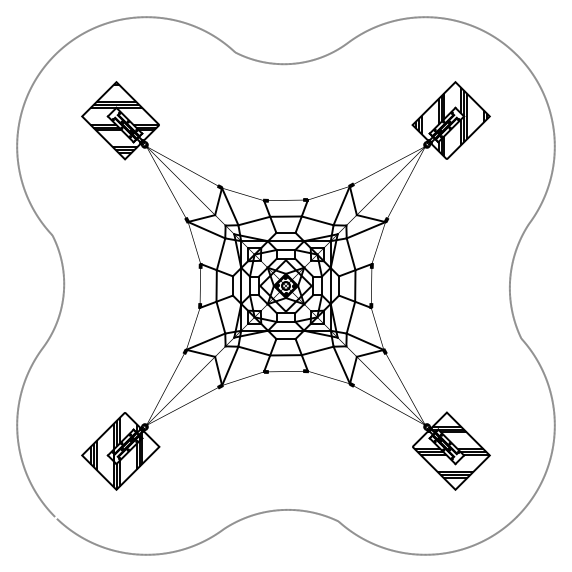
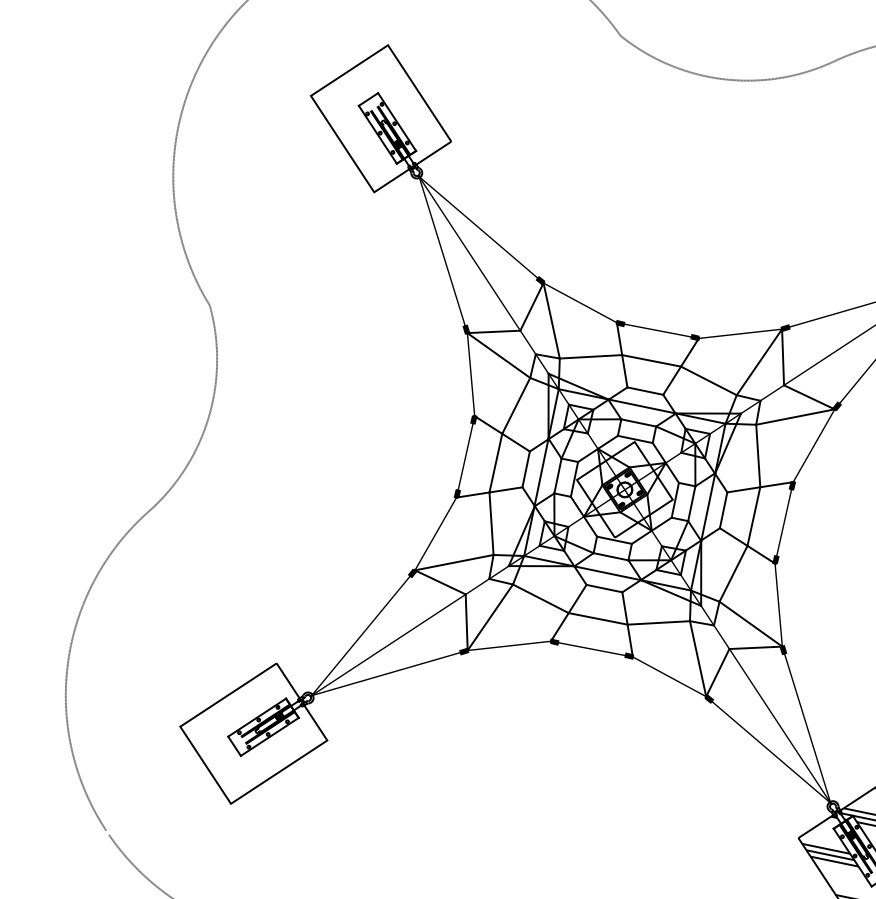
hatch: (124, 118) -> (388, 116), removed
hatch: (116, 453) -> (244, 736), removed

